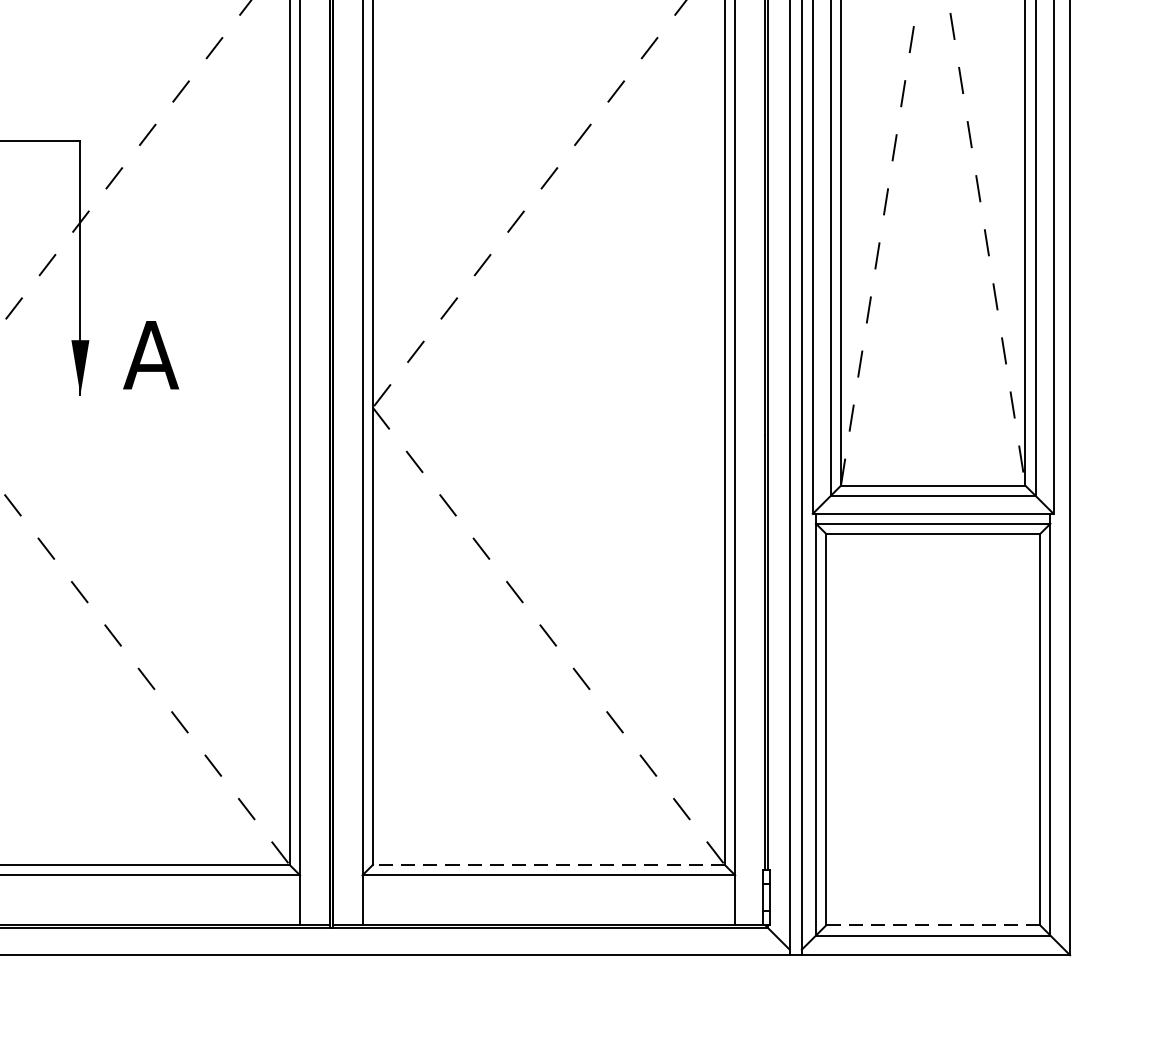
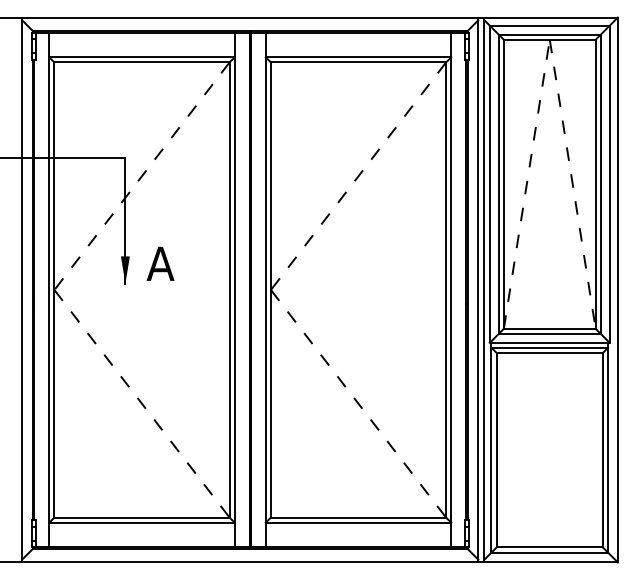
line: (548, 864) -> (358, 517), dashed -> solid
line: (932, 925) -> (549, 547), dashed -> solid

